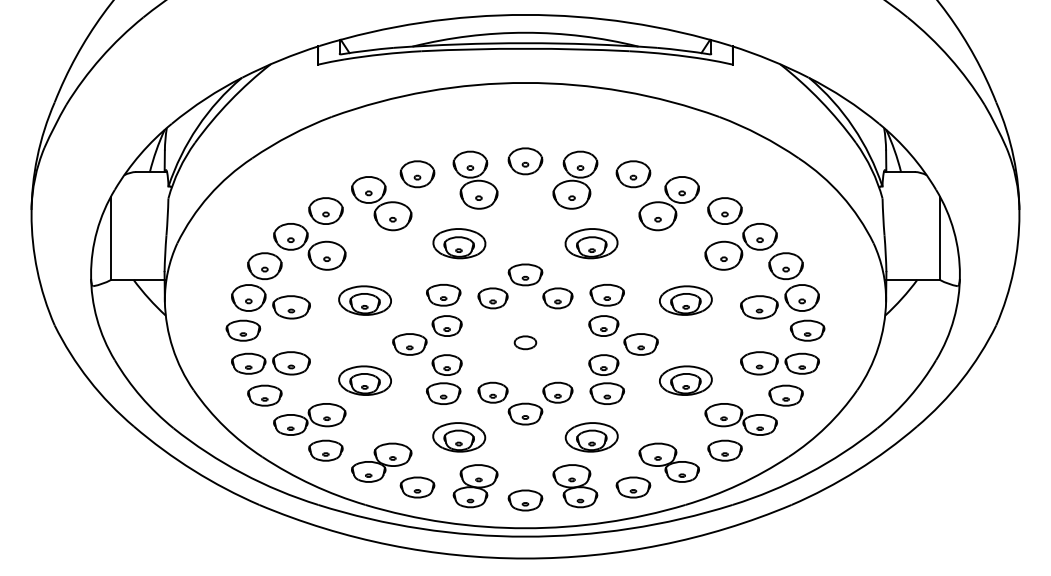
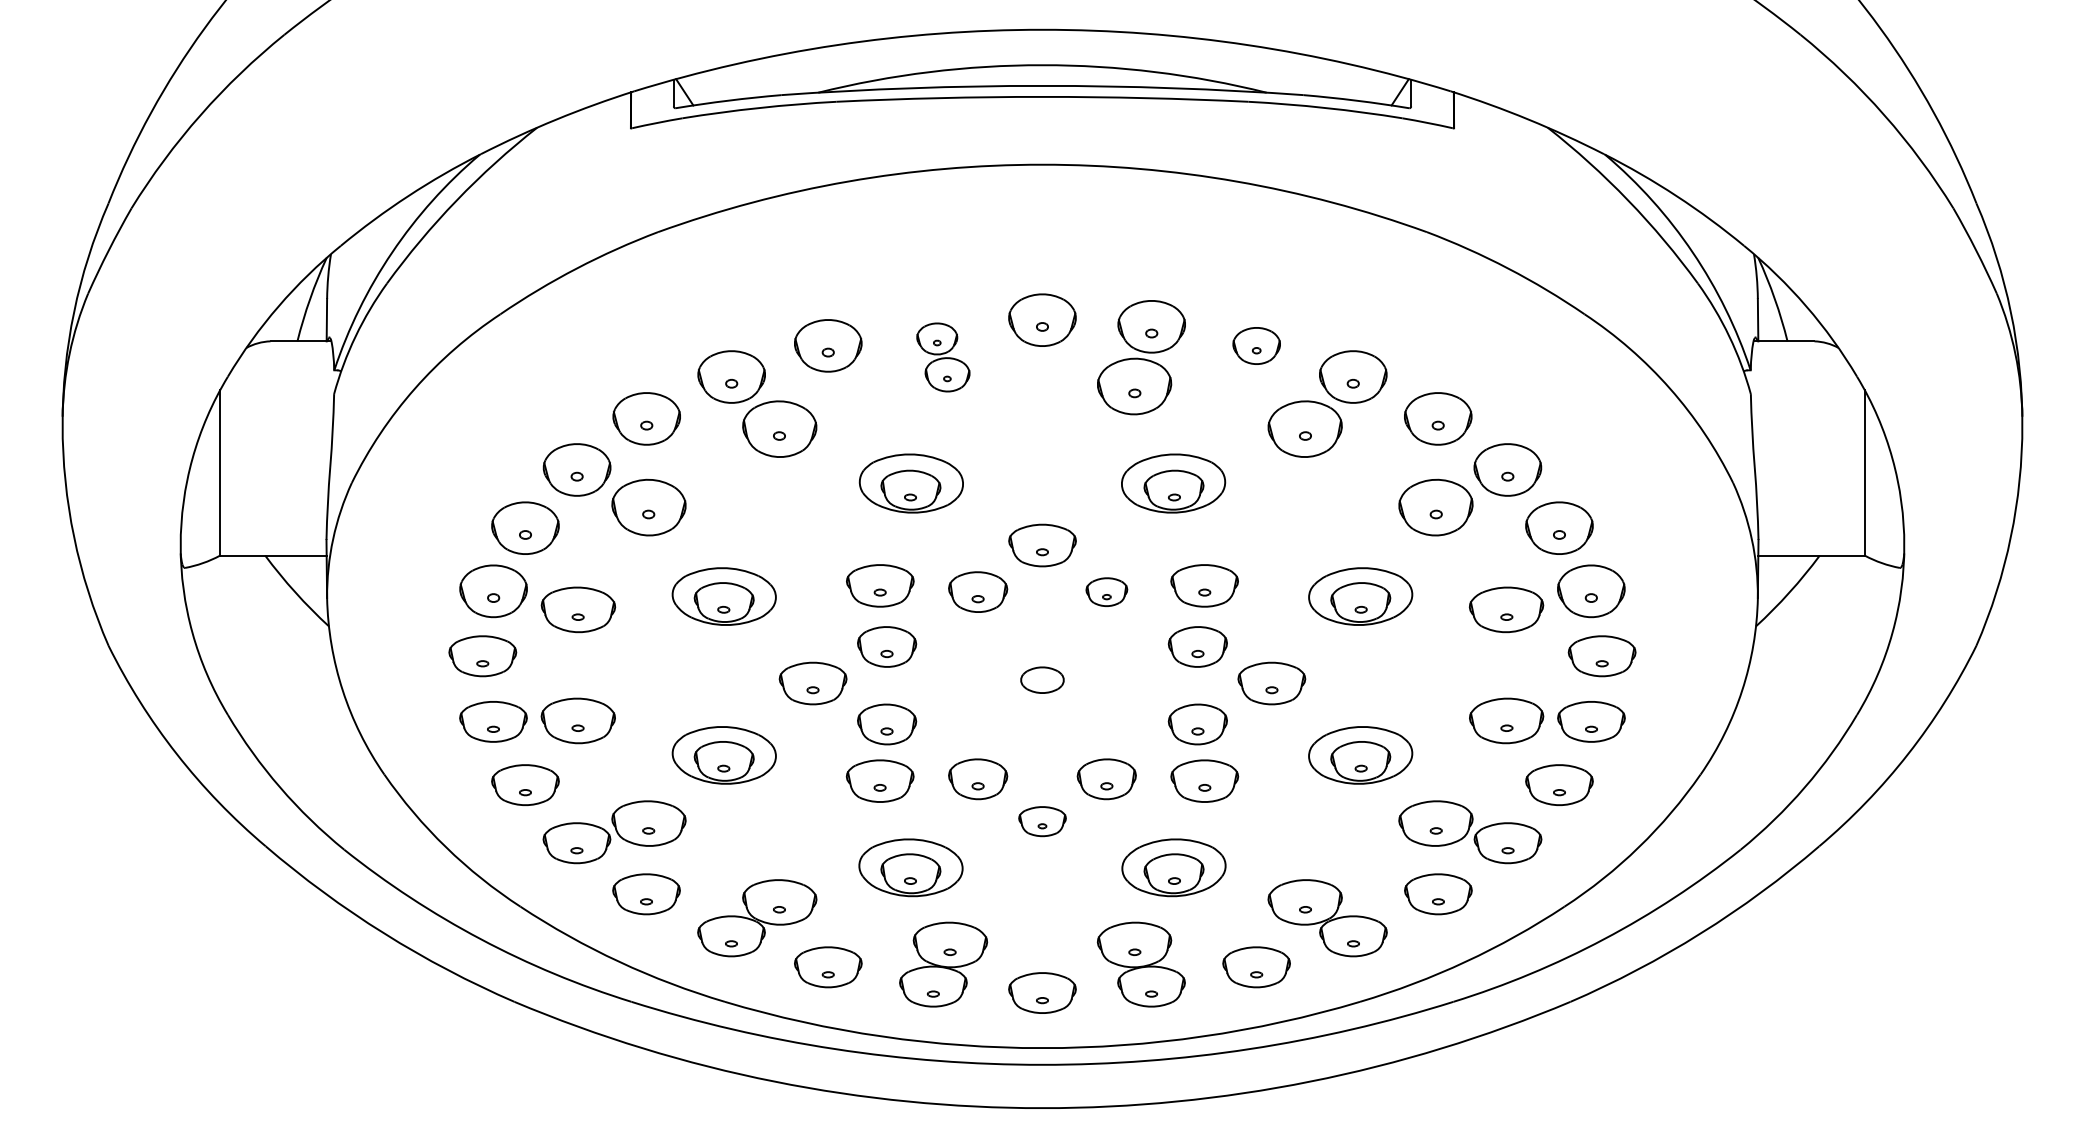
part: (633, 174) -> (1256, 346), size x0.7
part: (475, 179) -> (943, 356), size x0.6
part: (557, 298) -> (1105, 592), size x0.7
part: (525, 413) -> (1042, 820), size x0.7

